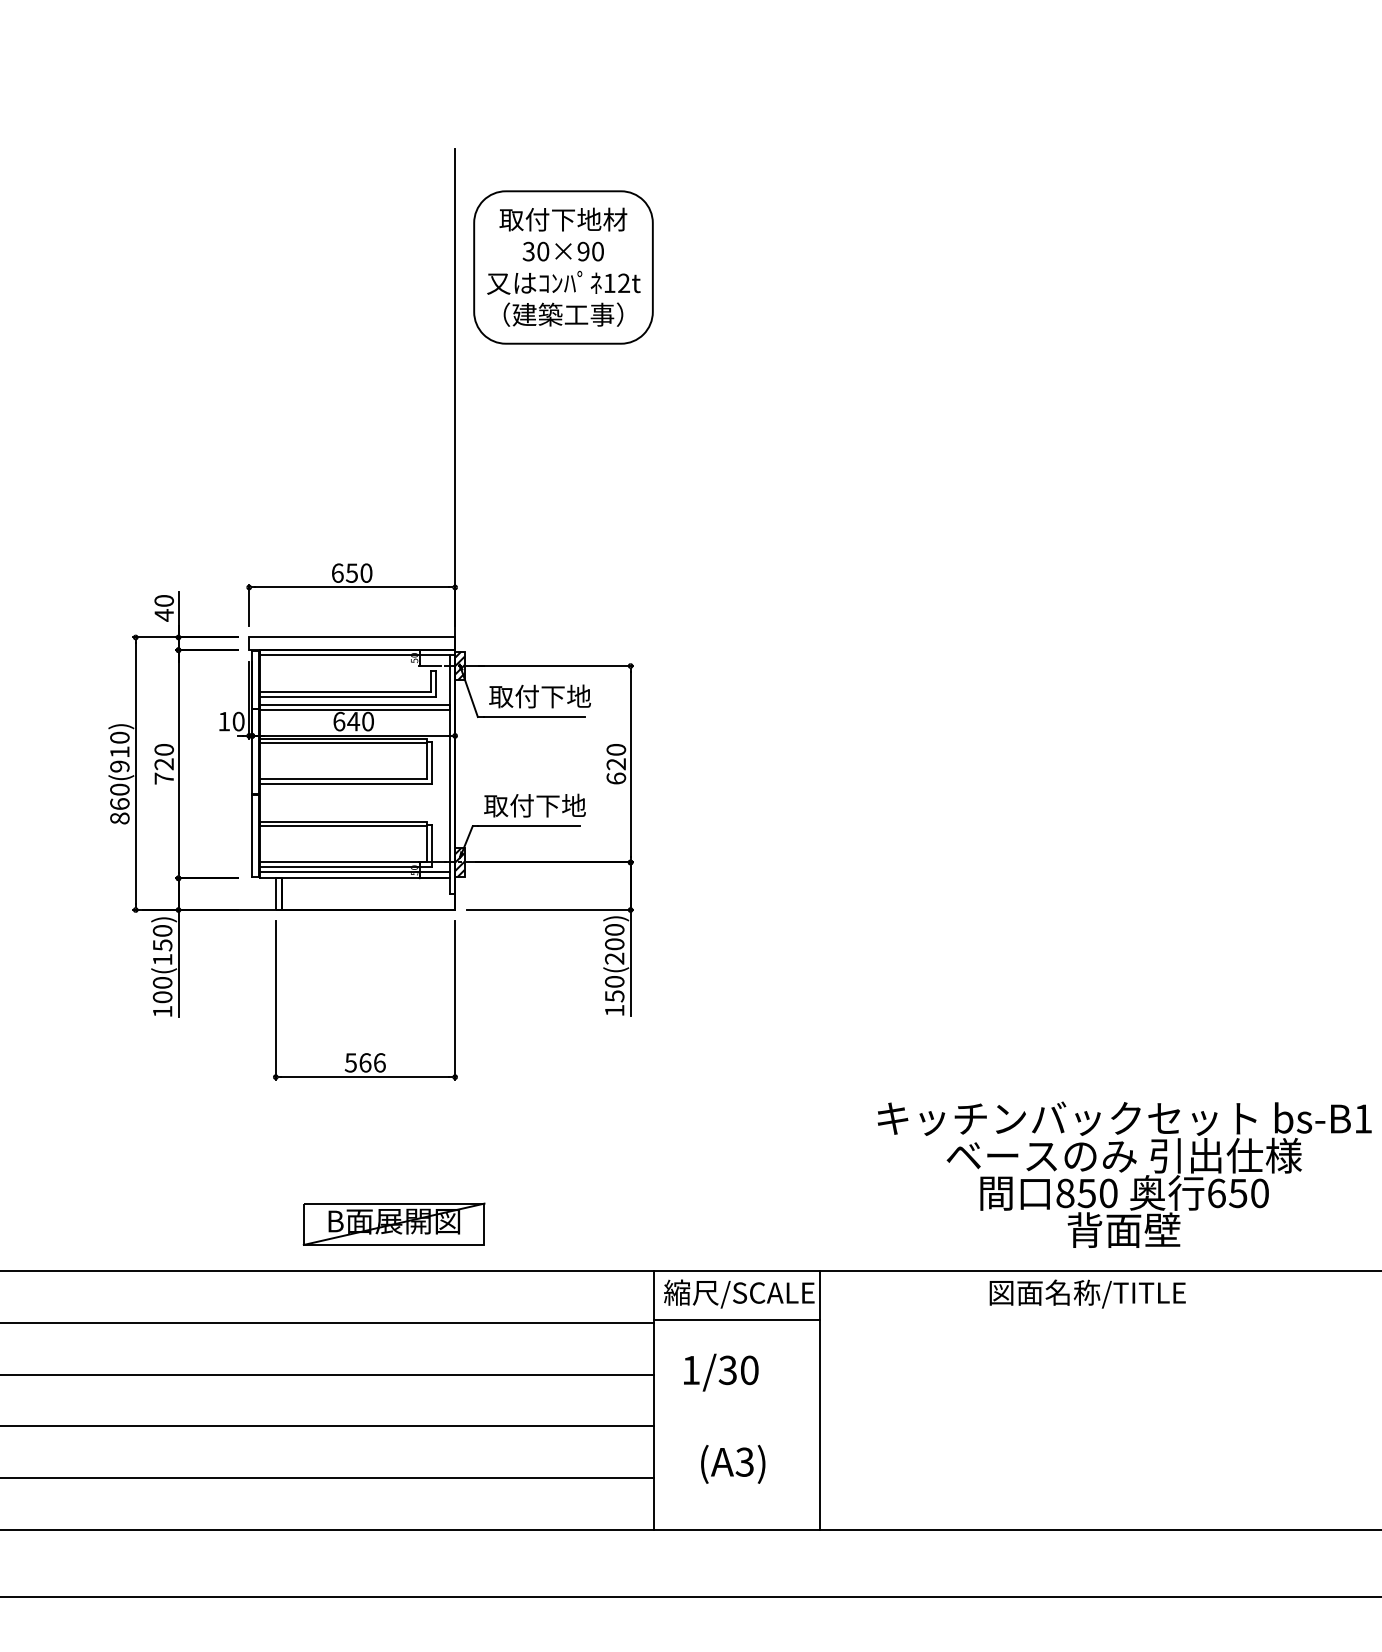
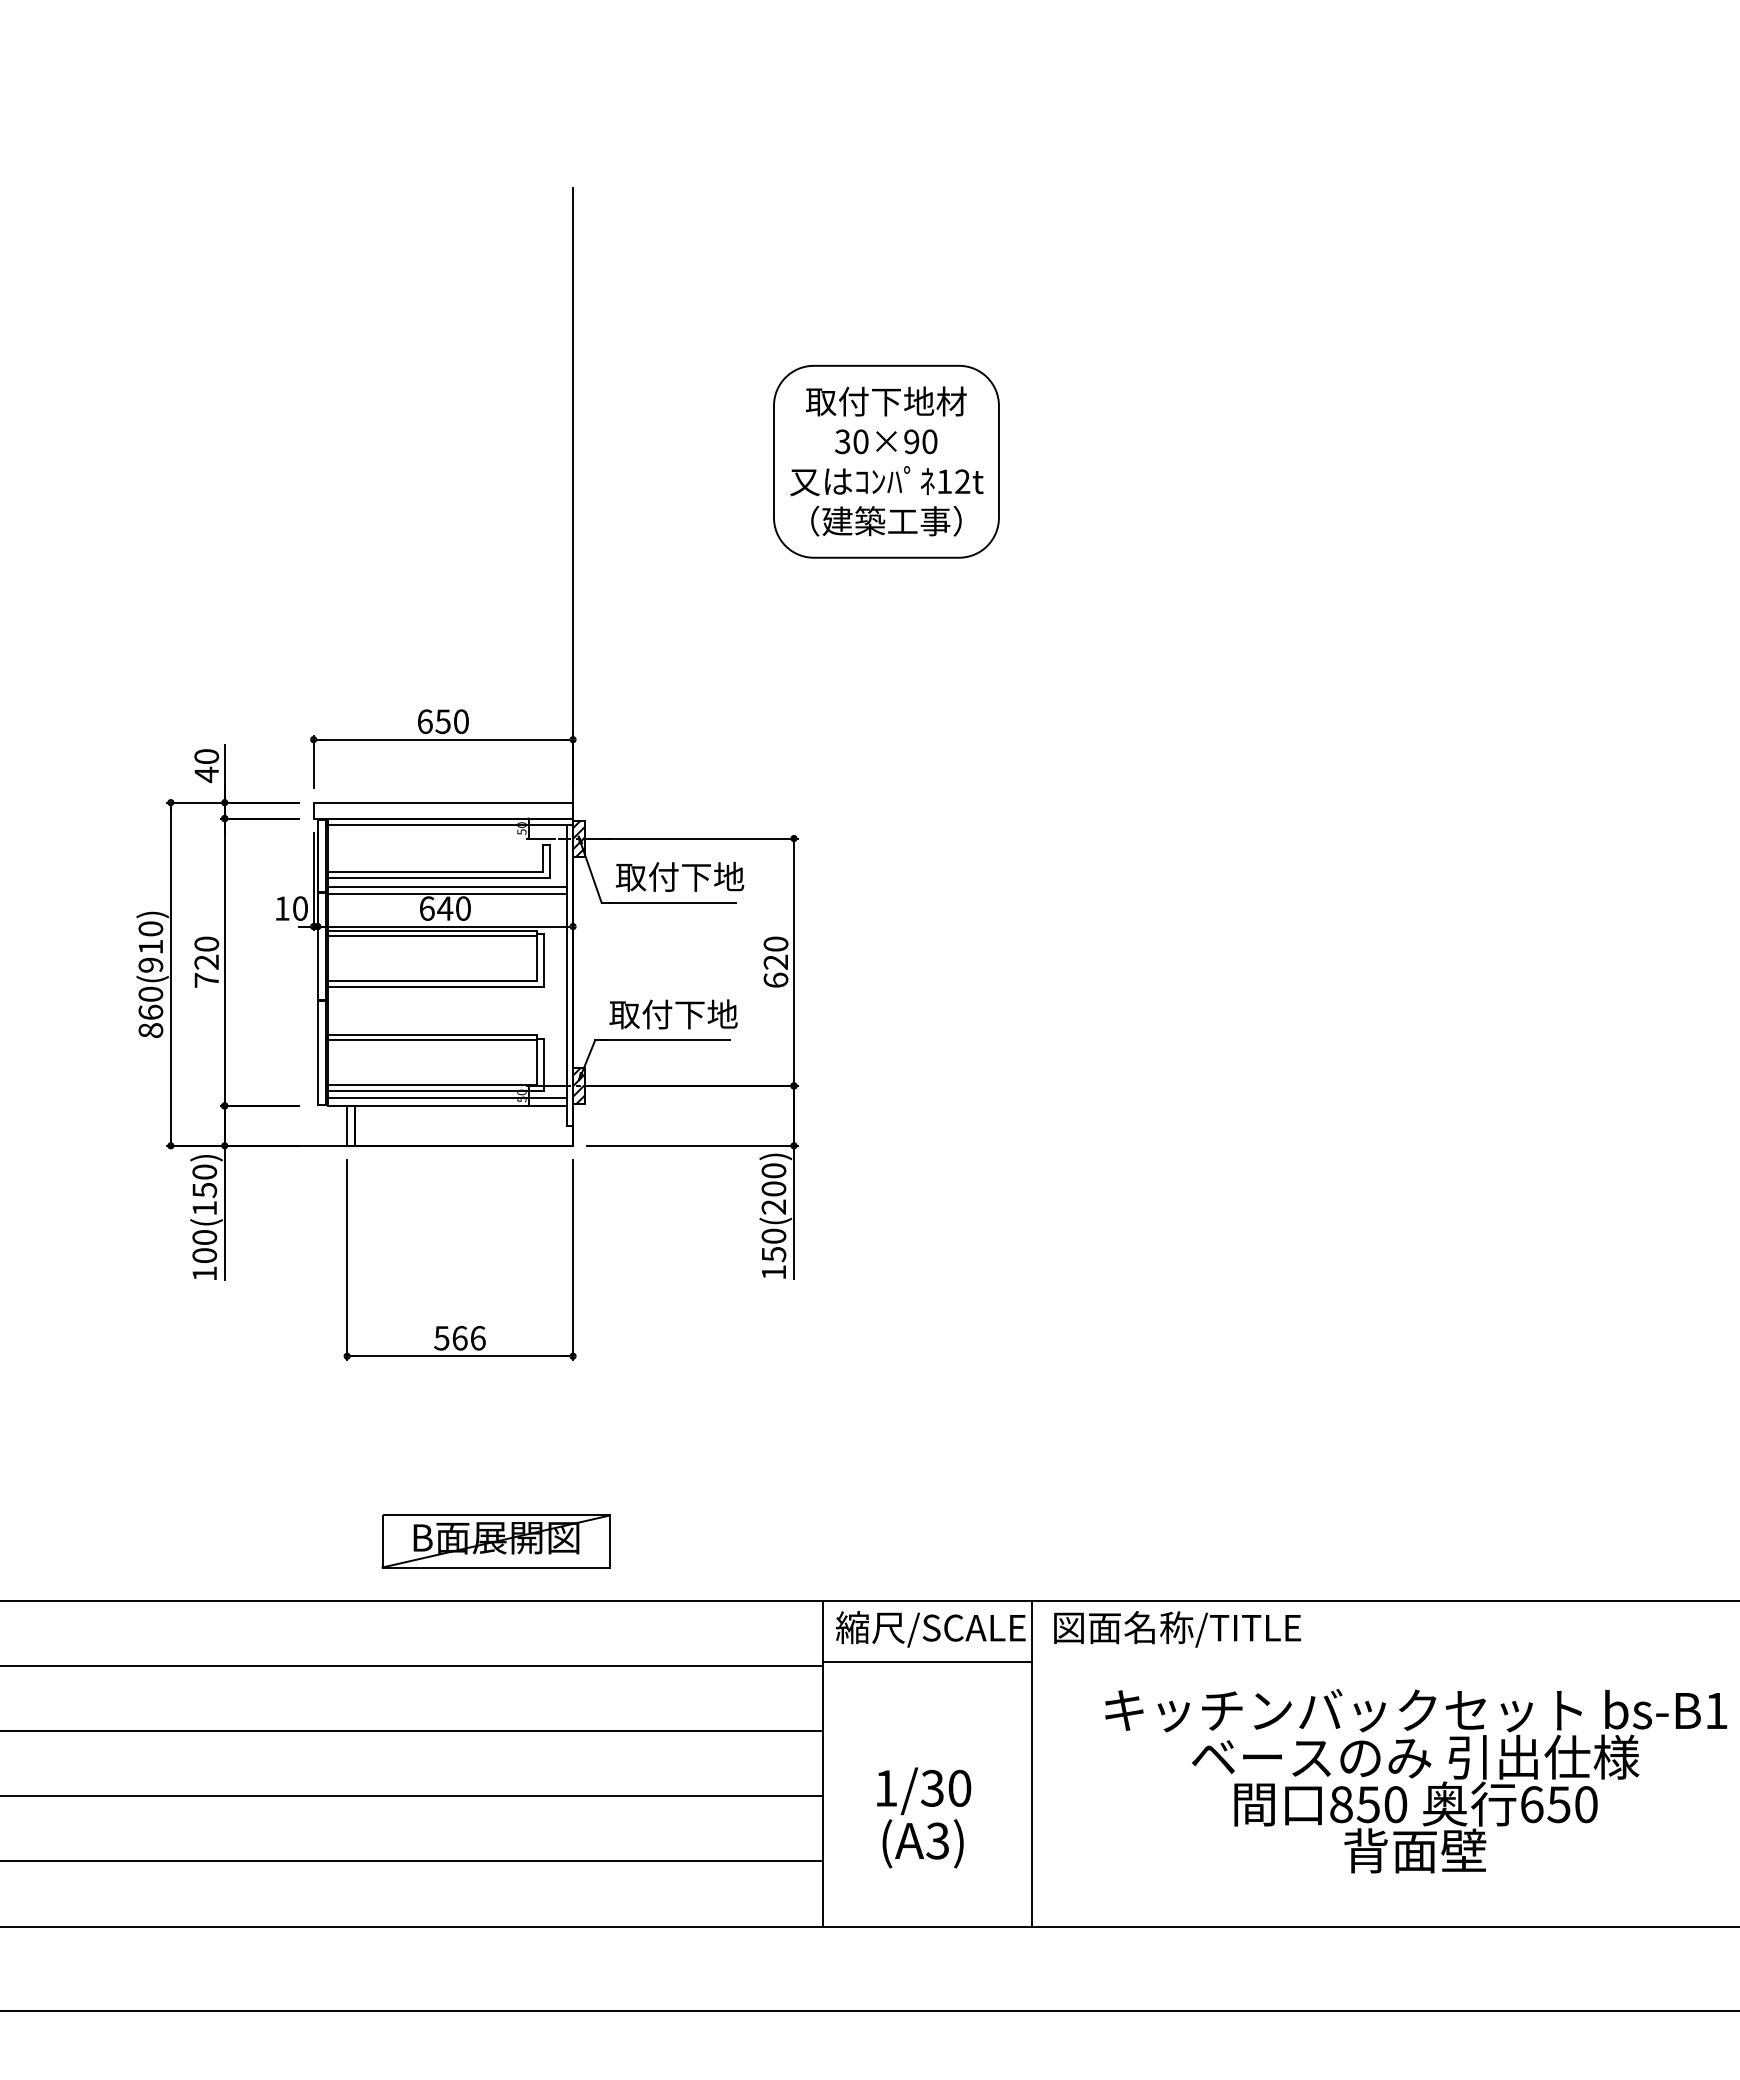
part: (563, 267) -> (886, 461), moved
text: (1125, 1175) -> (1416, 1781), moved
text: (1087, 1294) -> (1177, 1629), moved
text: (721, 1372) -> (924, 1791), moved

